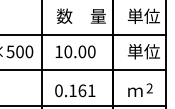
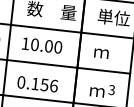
text: (143, 51) -> (109, 52), 単位 -> ｍ
text: (149, 88) -> (111, 90), 2 -> 3
text: (86, 90) -> (48, 85), 0.161 -> 0.156

